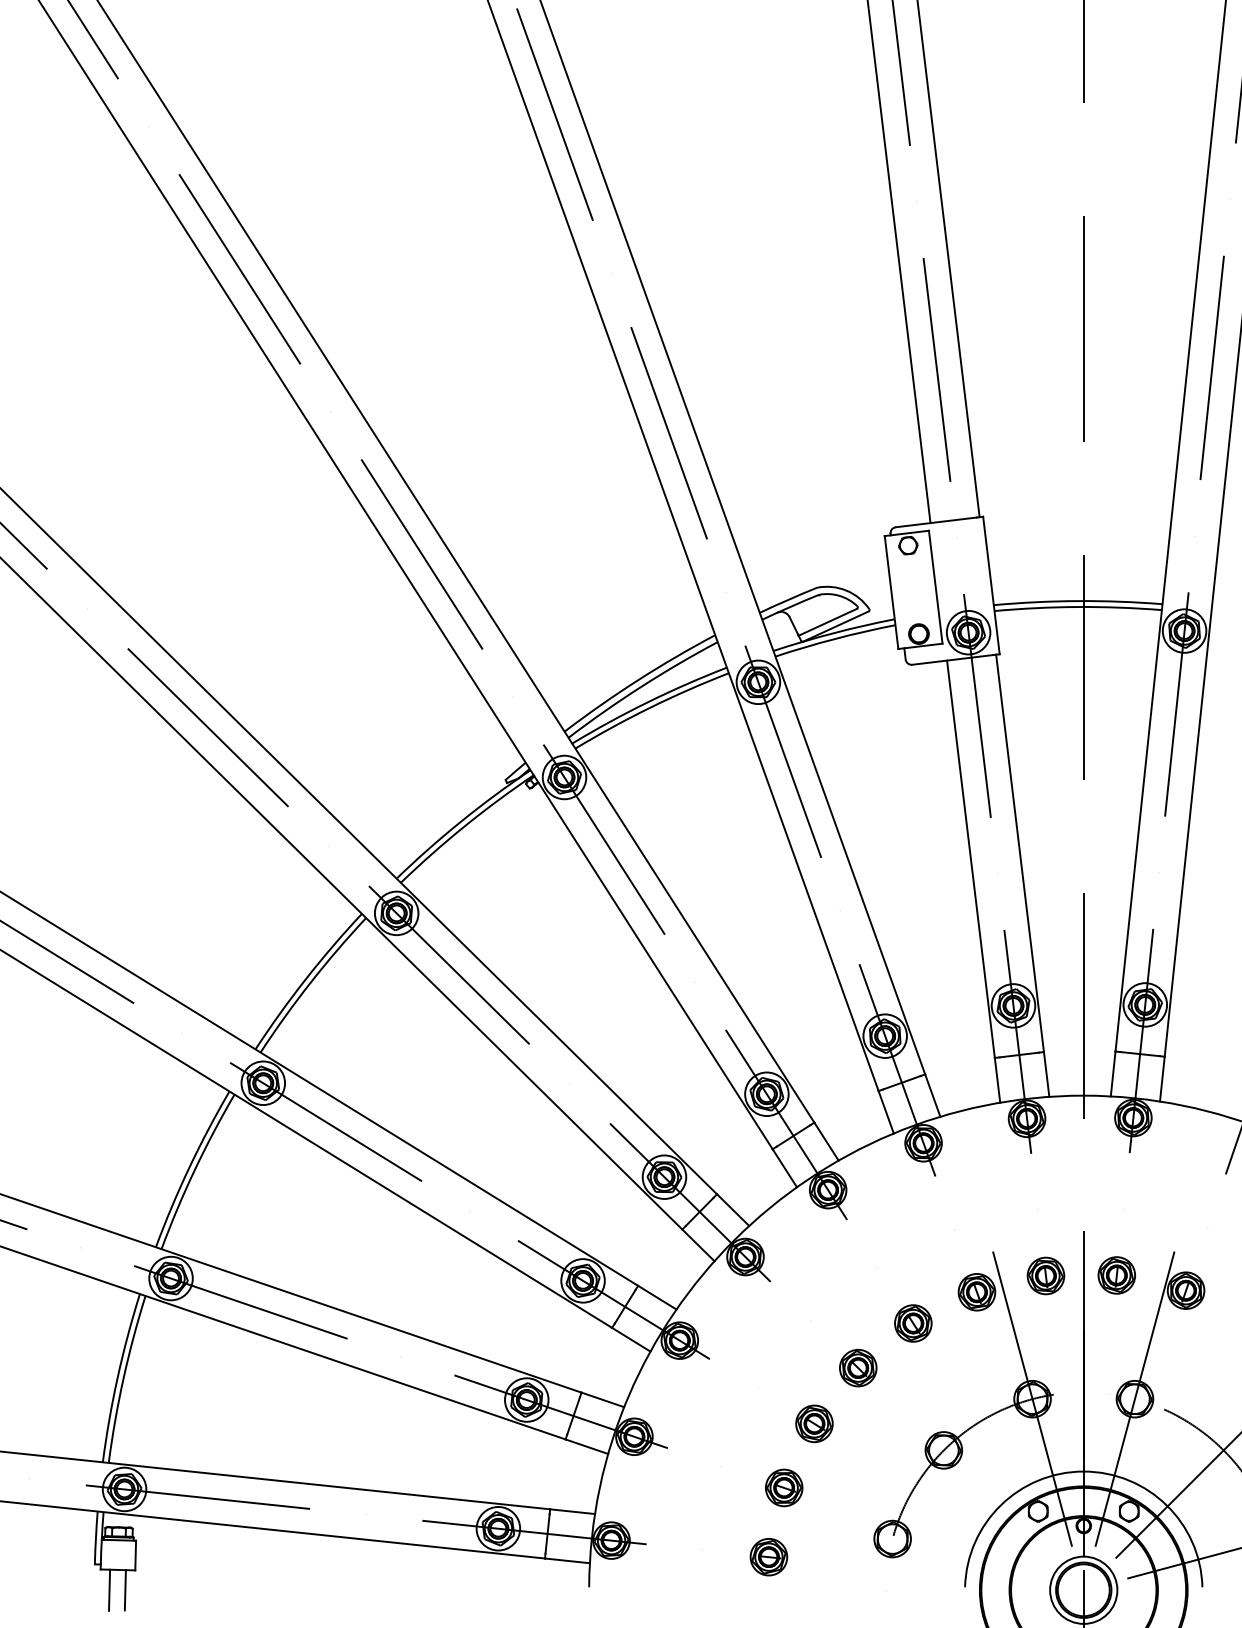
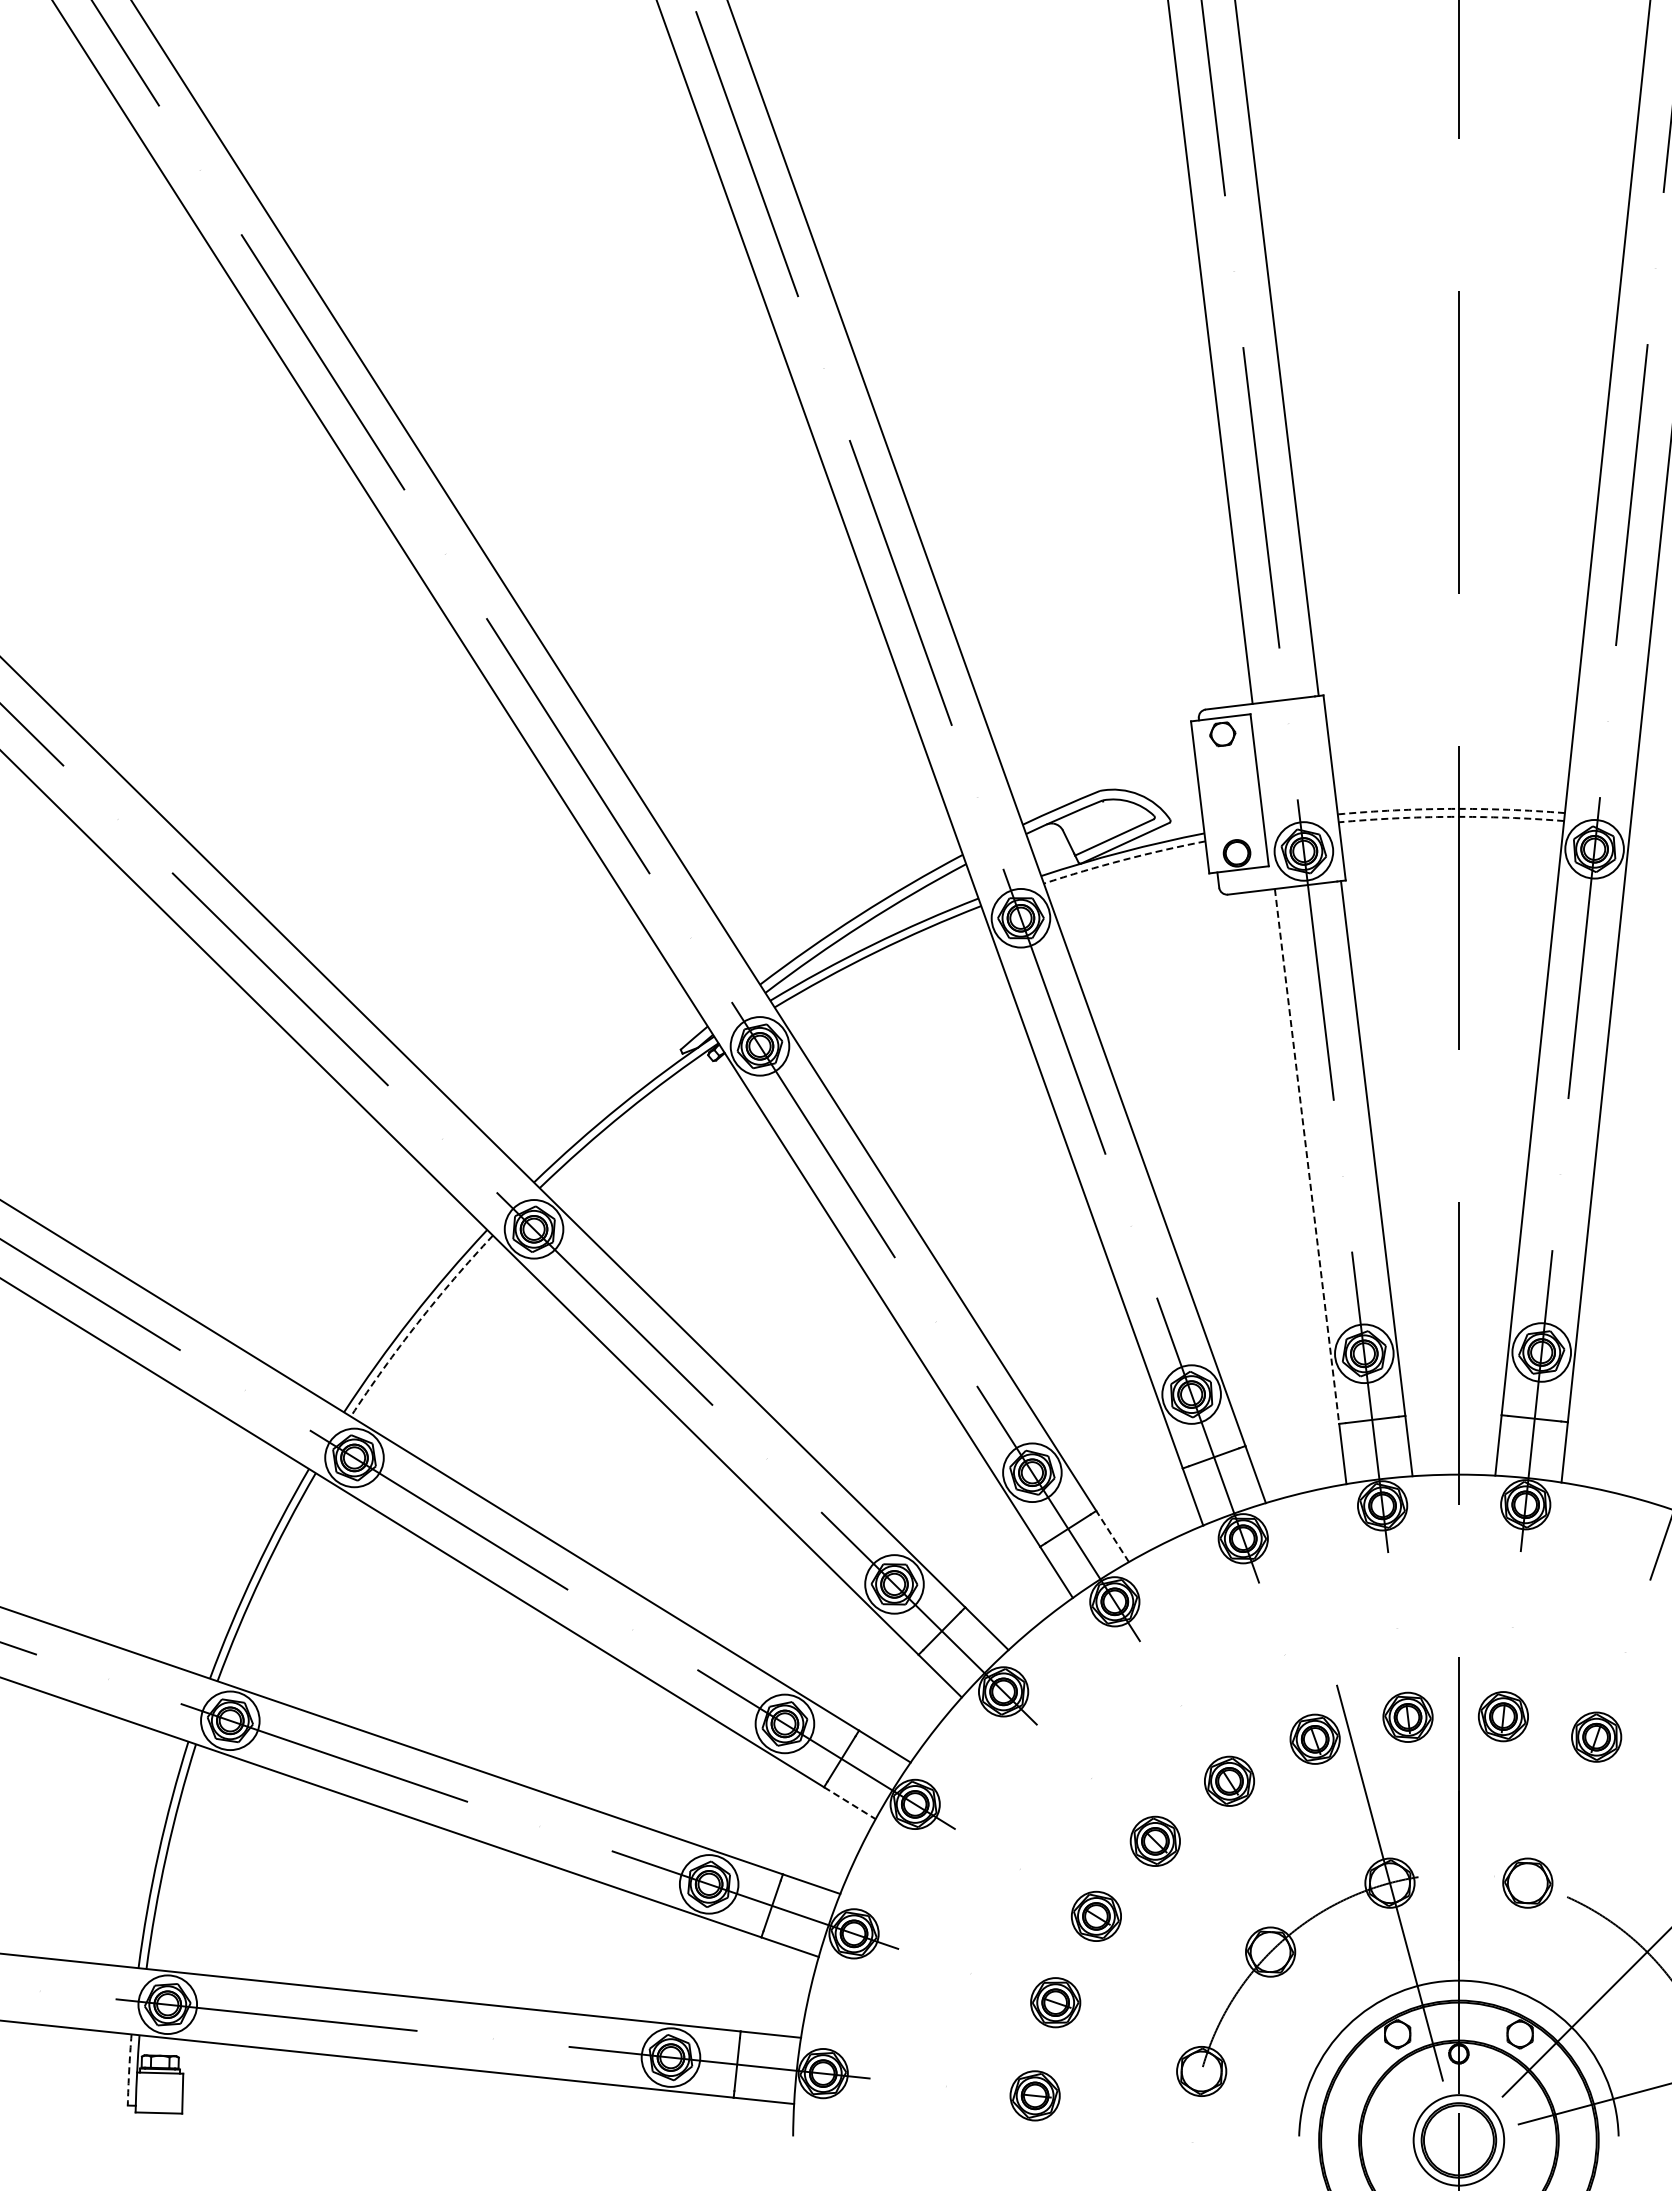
arc: (1078, 600) -> (1451, 808), solid -> dashed
arc: (1078, 606) -> (1451, 816), solid -> dashed
arc: (835, 638) -> (1124, 859), solid -> dashed
line: (971, 859) -> (1307, 1156), solid -> dashed
arc: (310, 982) -> (417, 1322), solid -> dashed
line: (826, 1141) -> (1112, 1536), solid -> dashed
line: (631, 1339) -> (850, 1803), solid -> dashed
line: (1134, 1398) -> (1527, 1882), removed
arc: (96, 1537) -> (129, 2069), solid -> dashed
line: (109, 1590) -> (147, 2140), removed
line: (125, 1590) -> (168, 2140), removed

